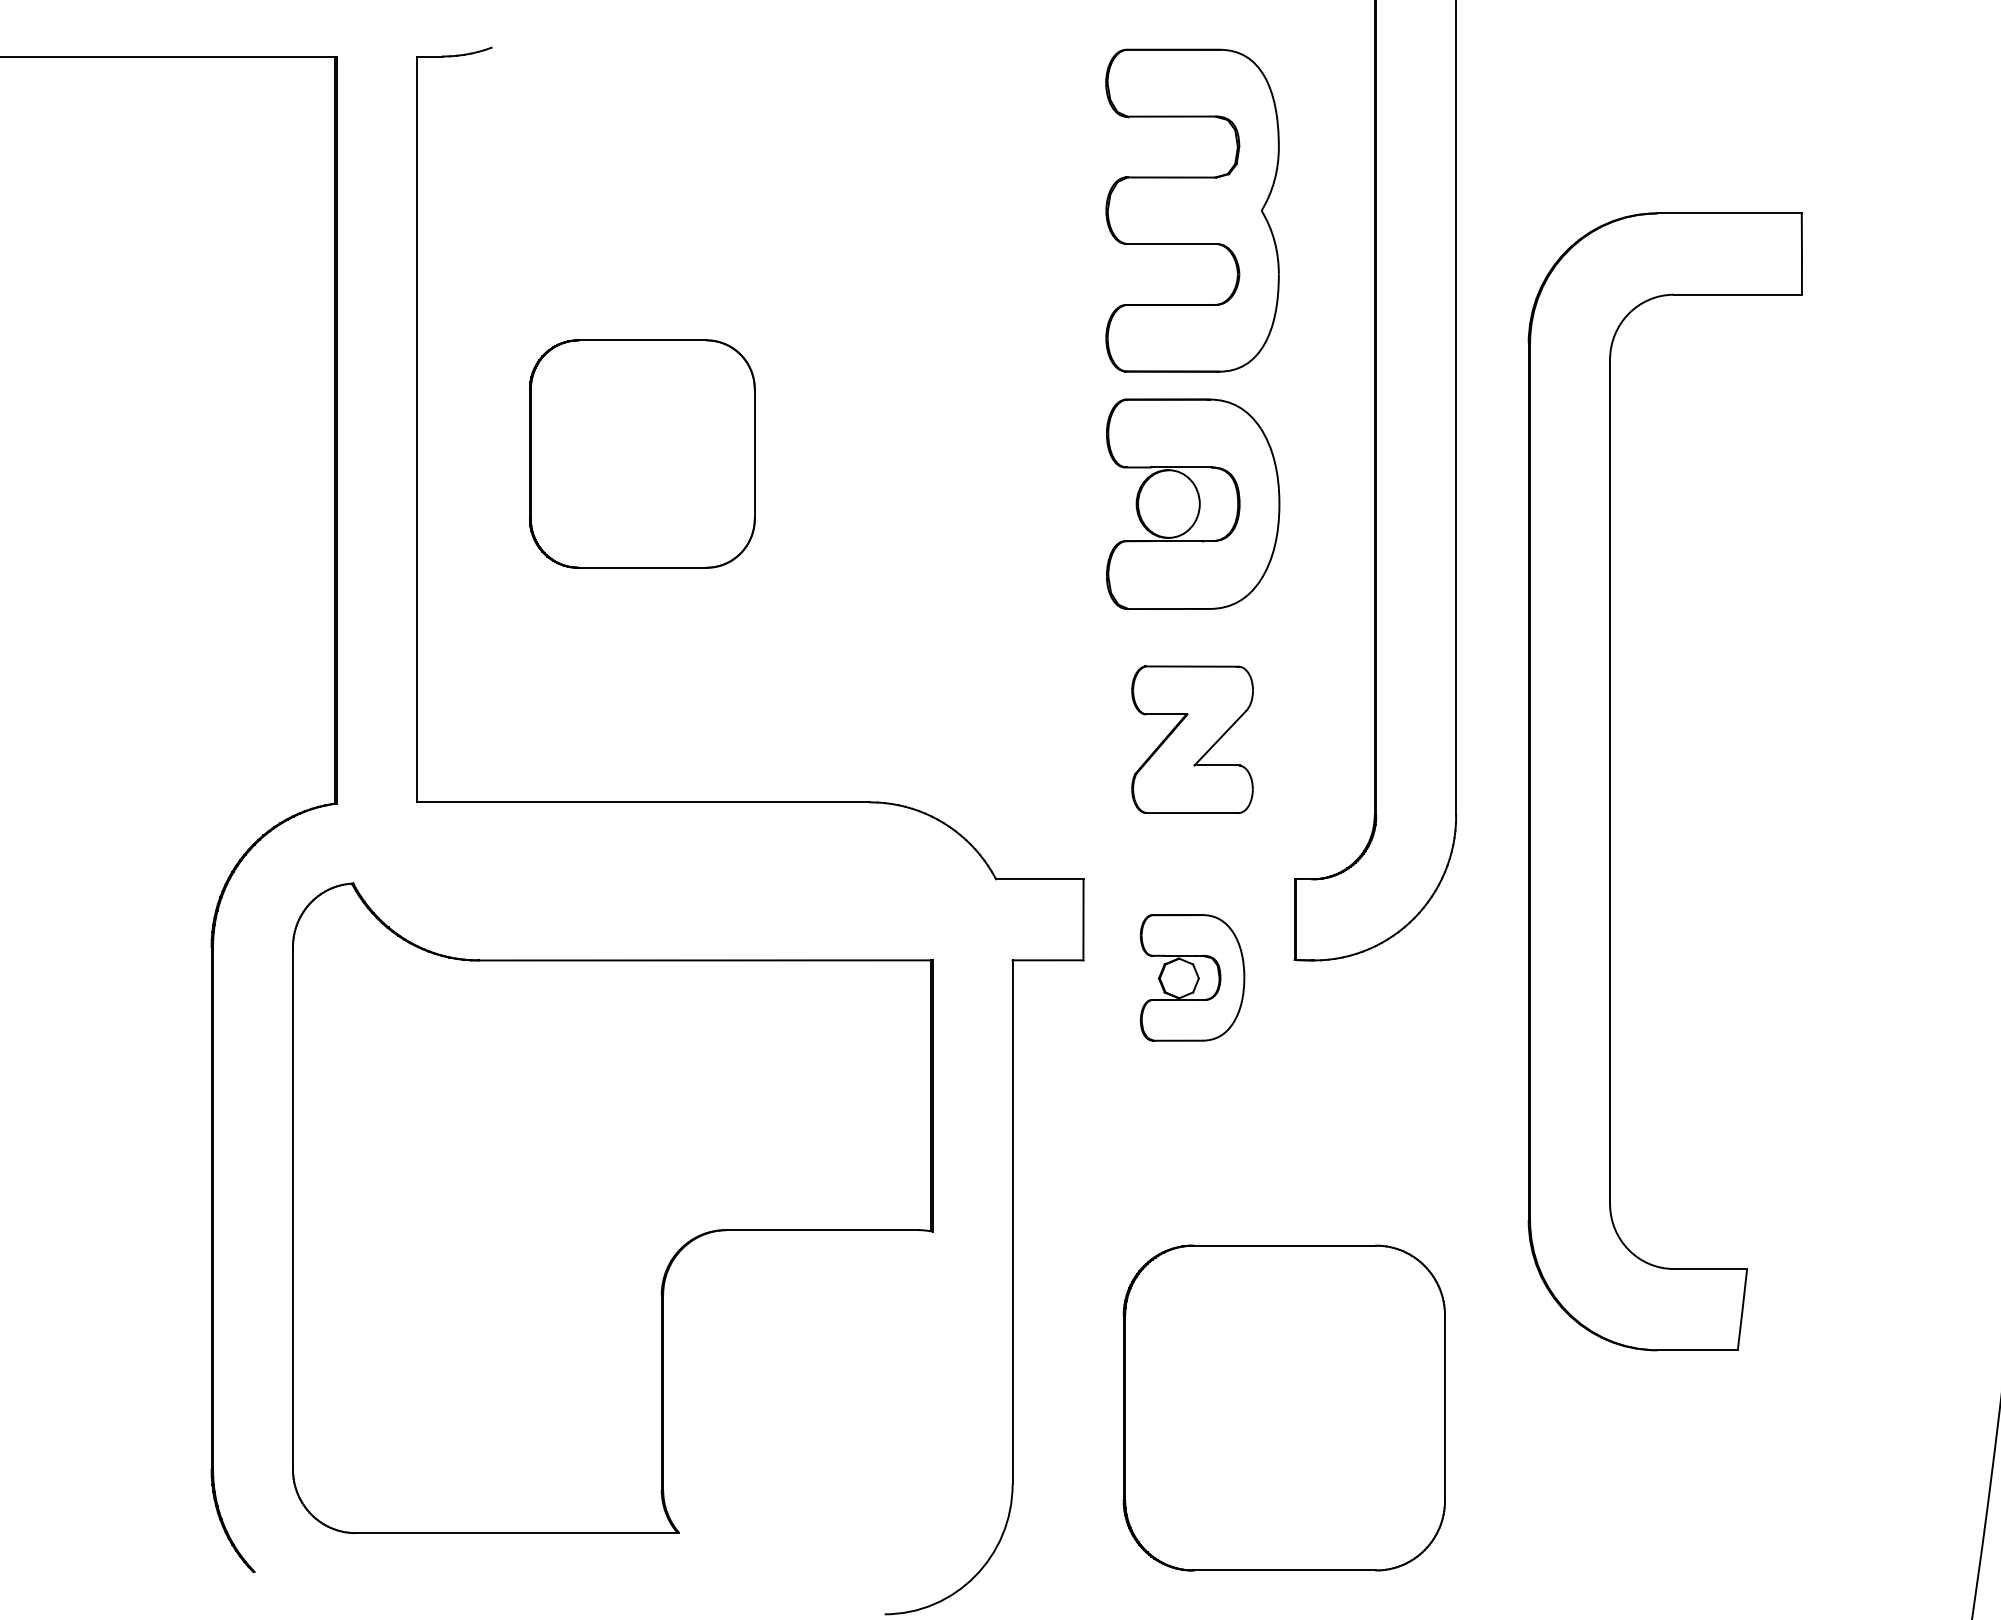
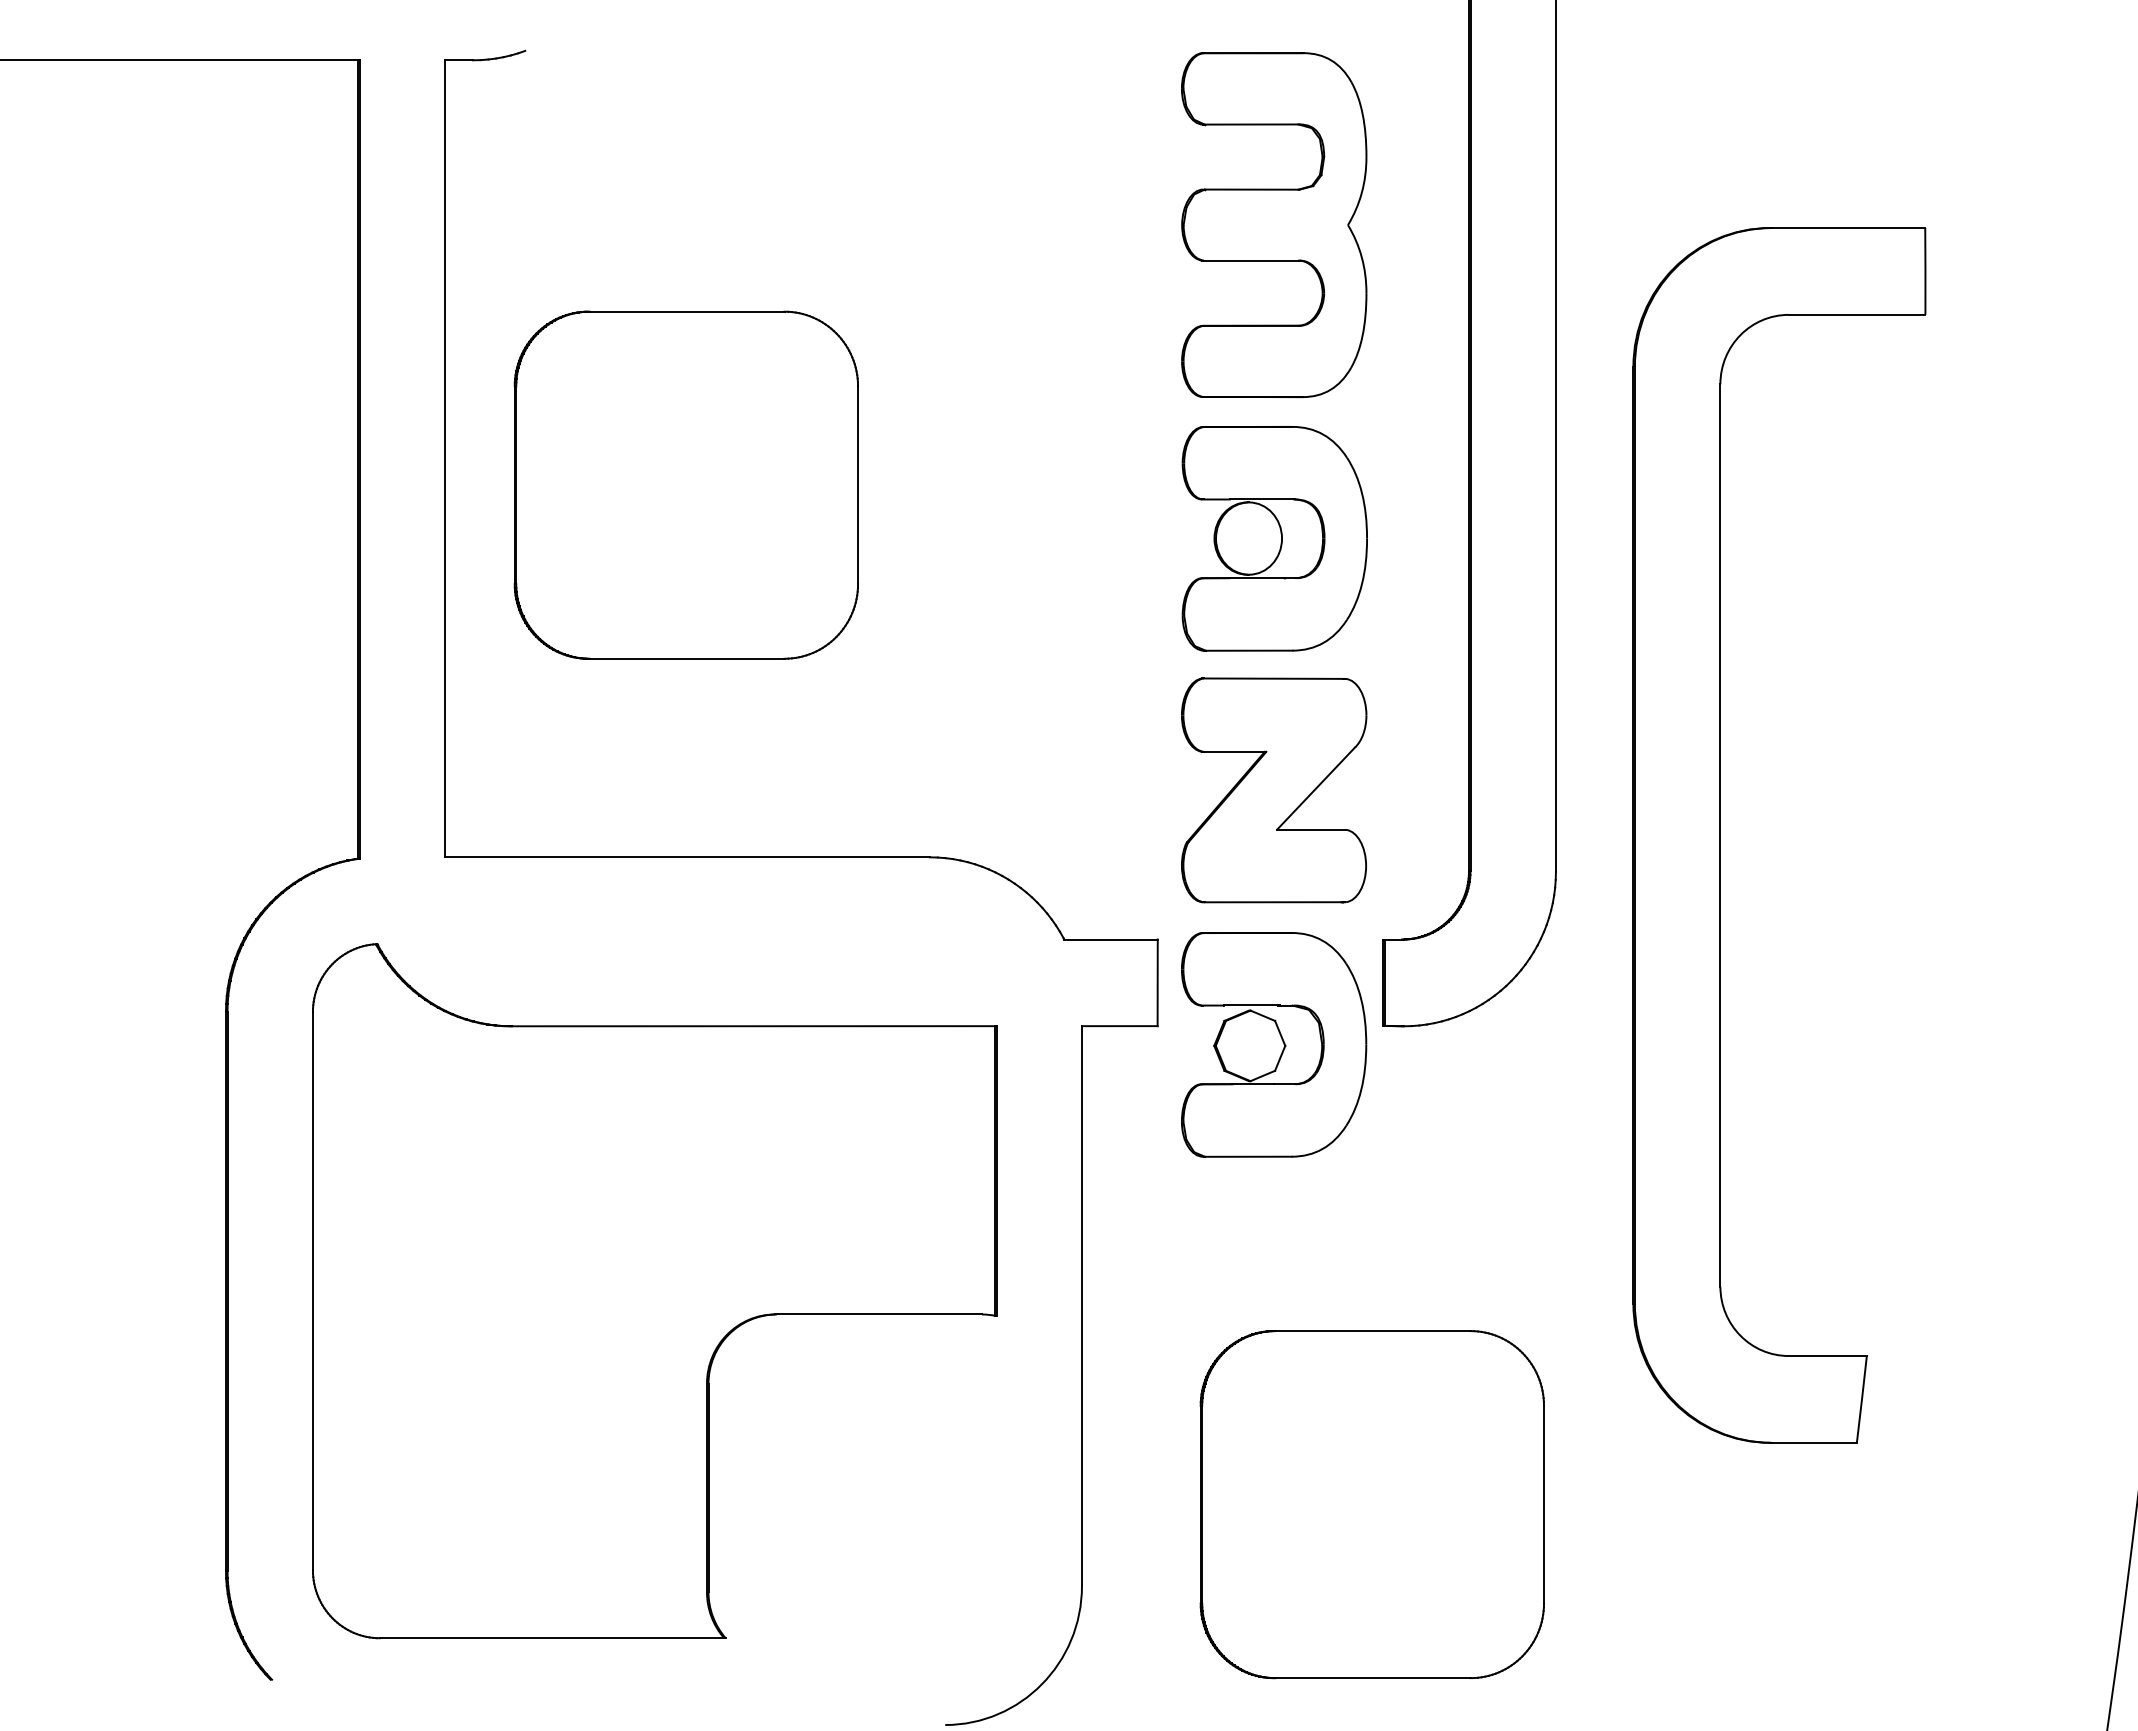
part: (641, 453) -> (685, 484), size x1.43
part: (1192, 739) -> (1274, 790), size x1.43
part: (1192, 977) -> (1274, 1044), size x1.67

